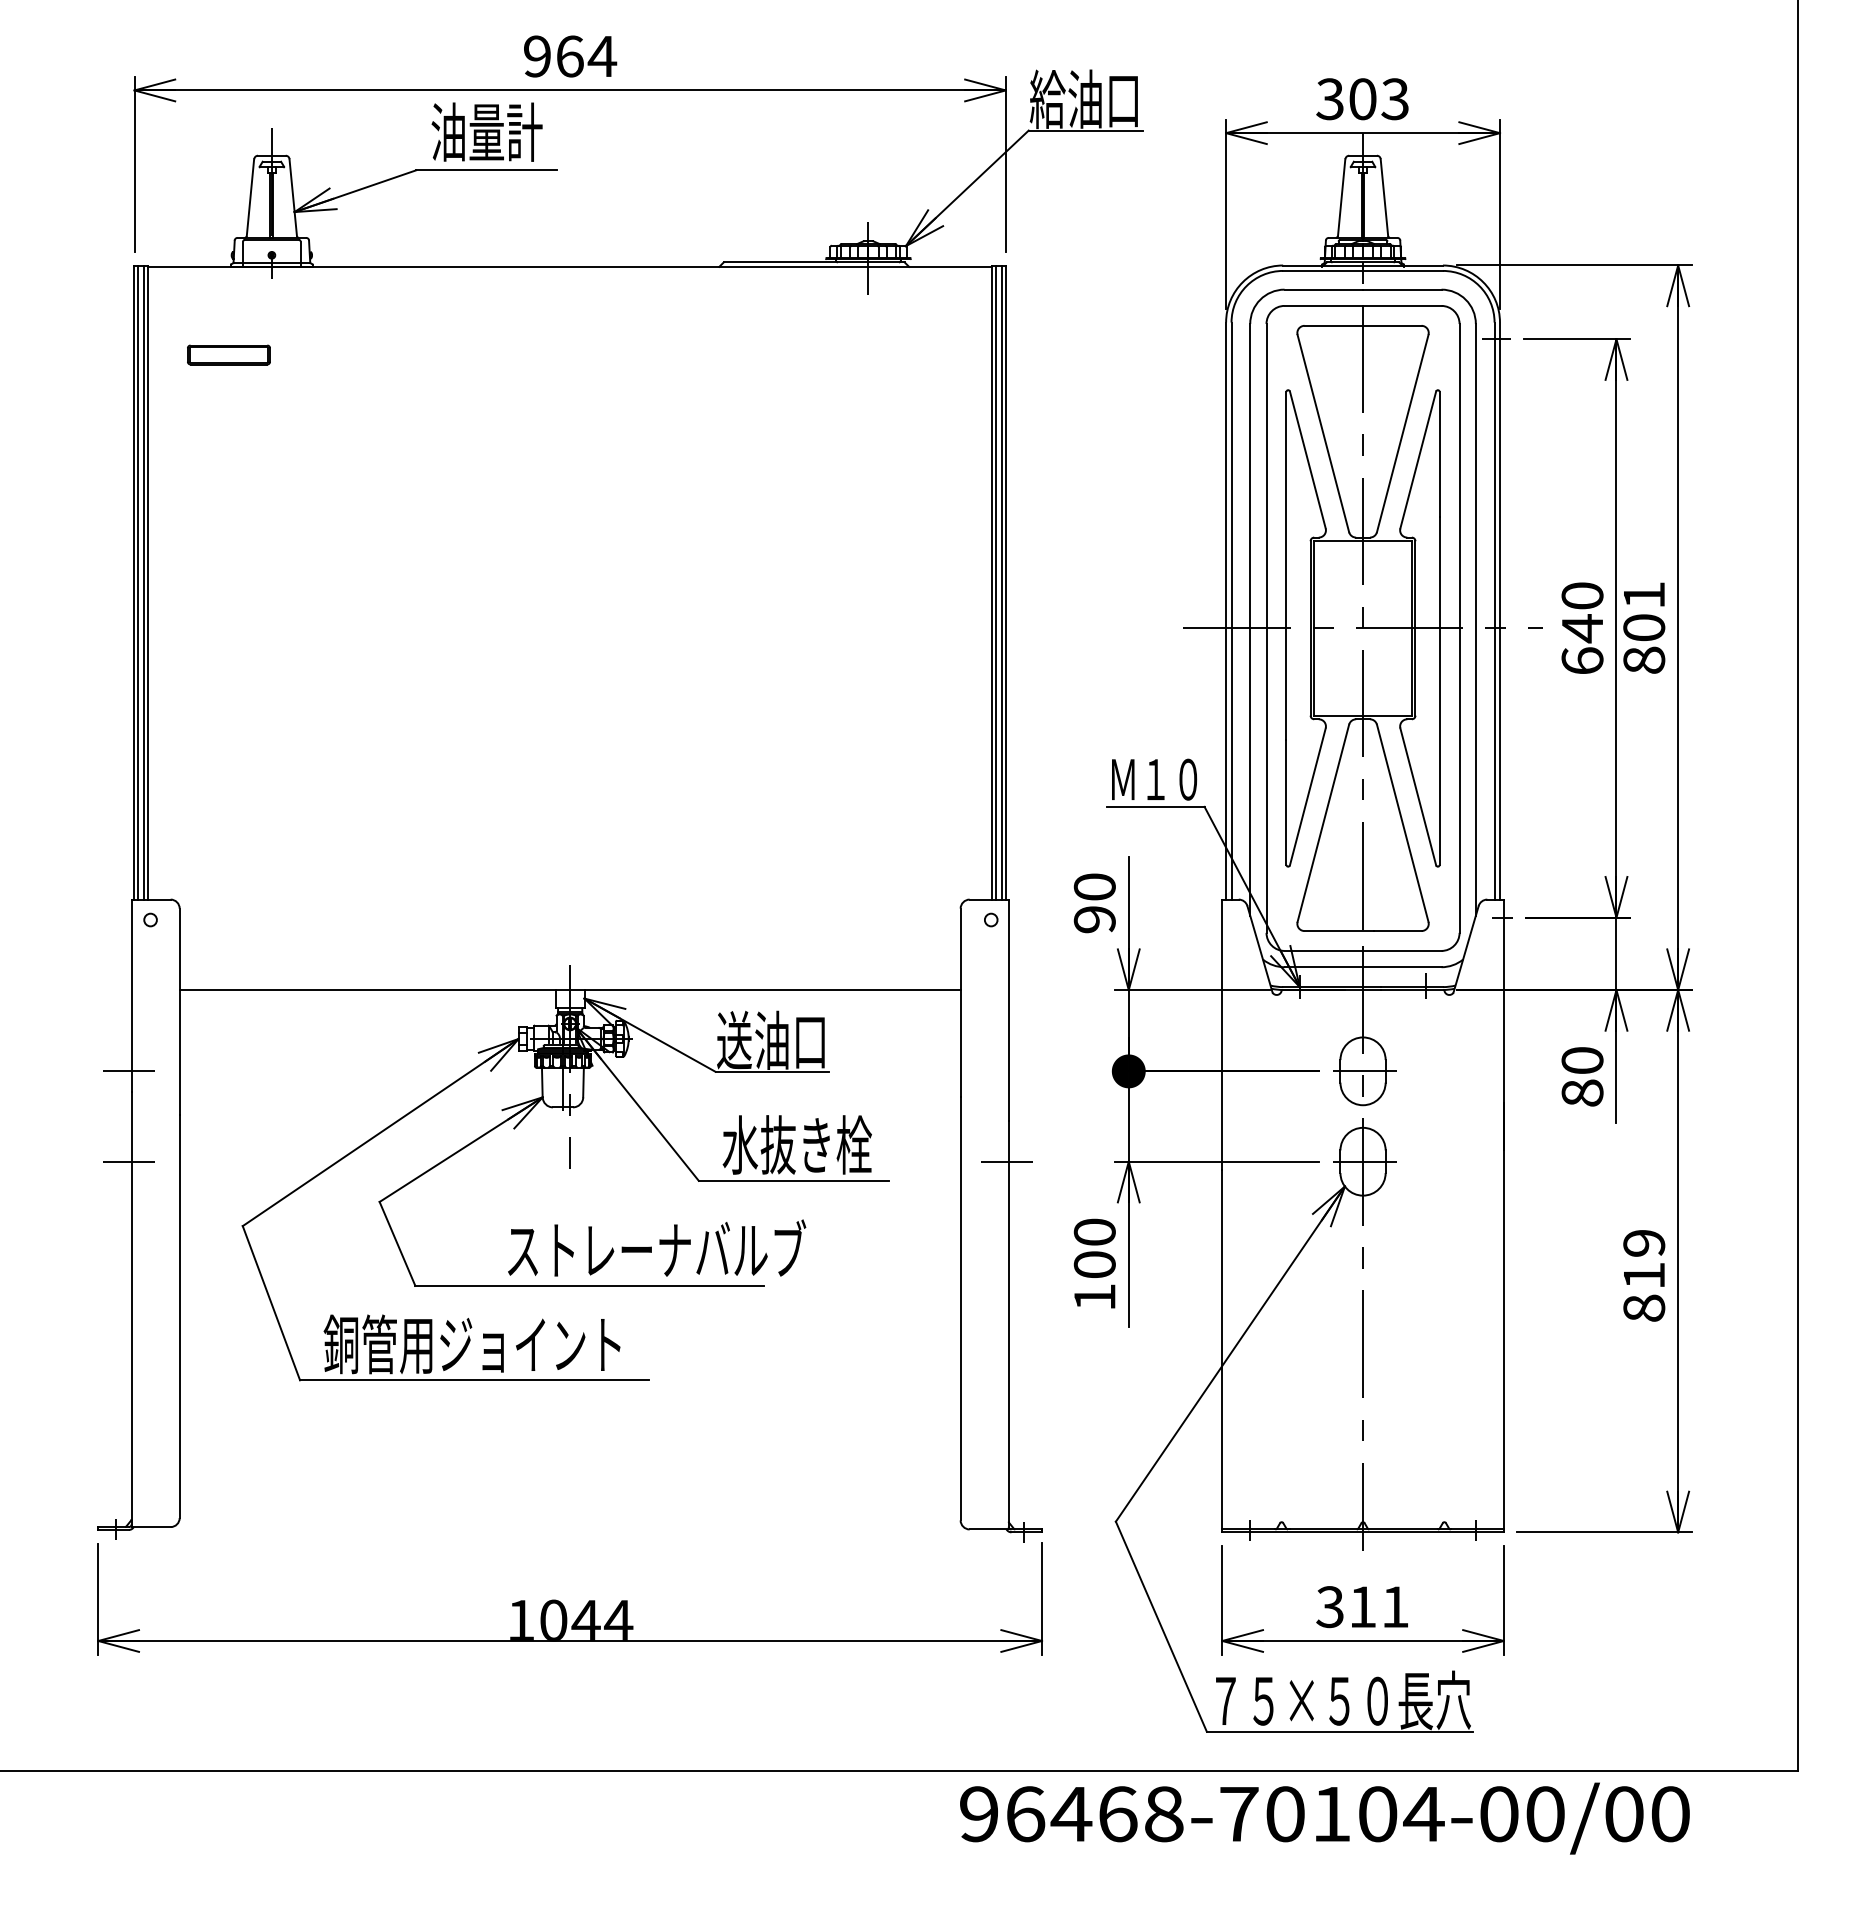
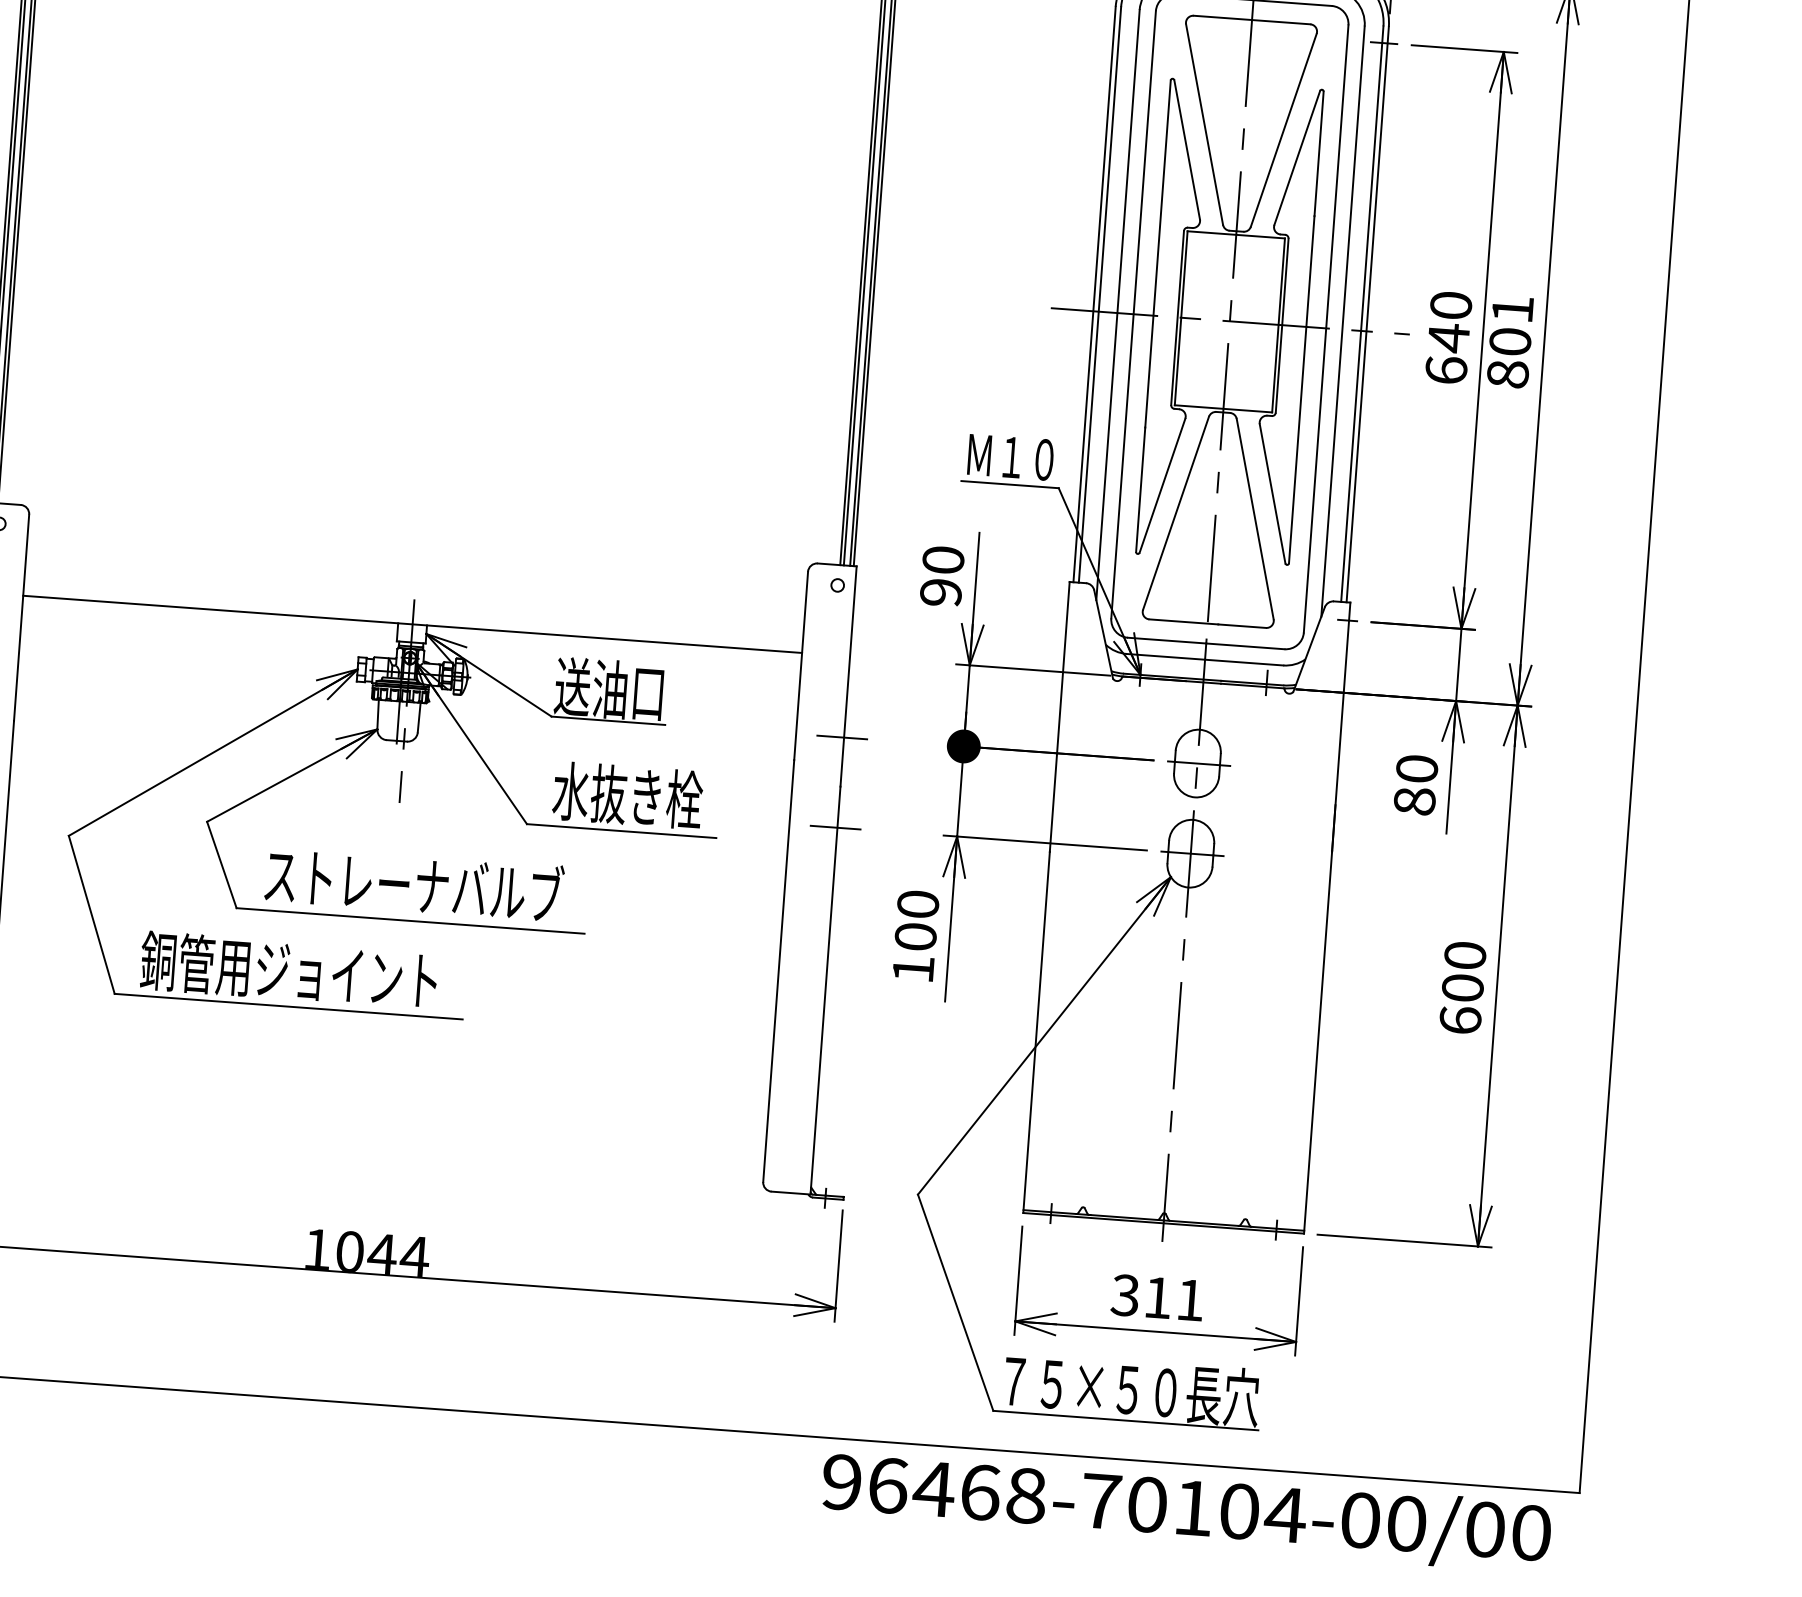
line: (1006, 1071) -> (841, 737), added
text: (657, 1247) -> (415, 882), moved
text: (1644, 1275) -> (1463, 987), 819 -> 600
text: (1324, 1818) -> (1186, 1511), moved

